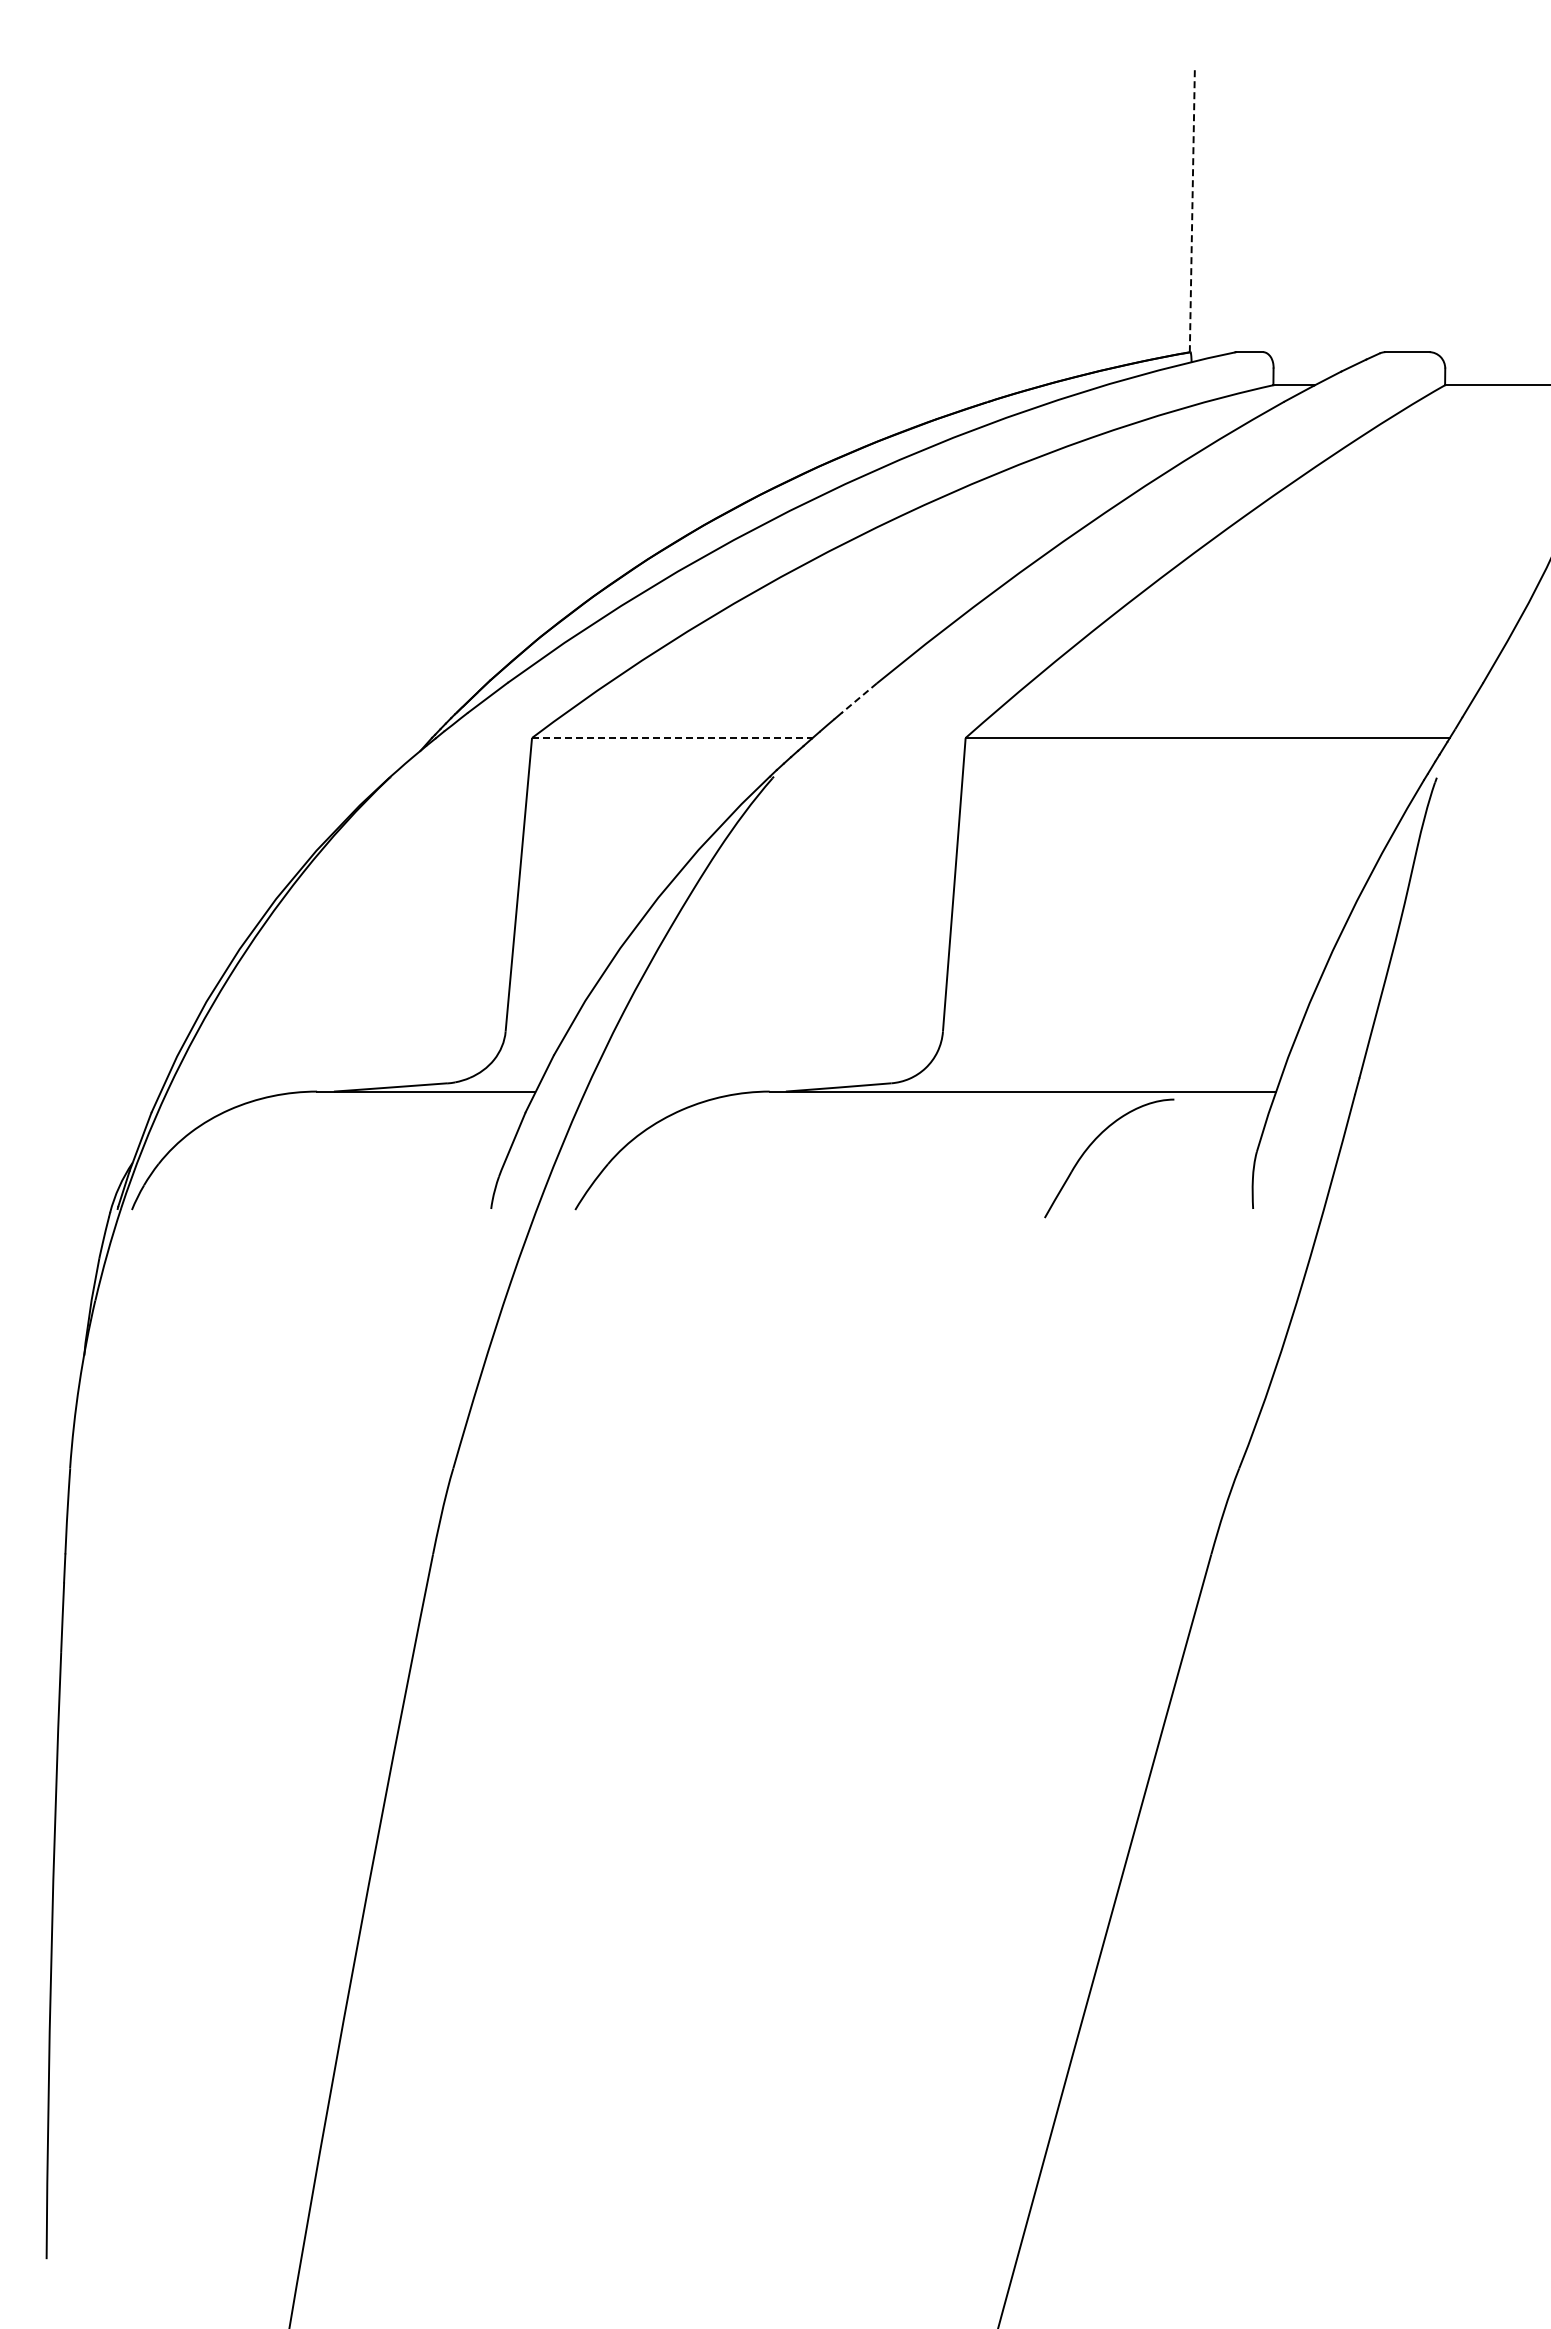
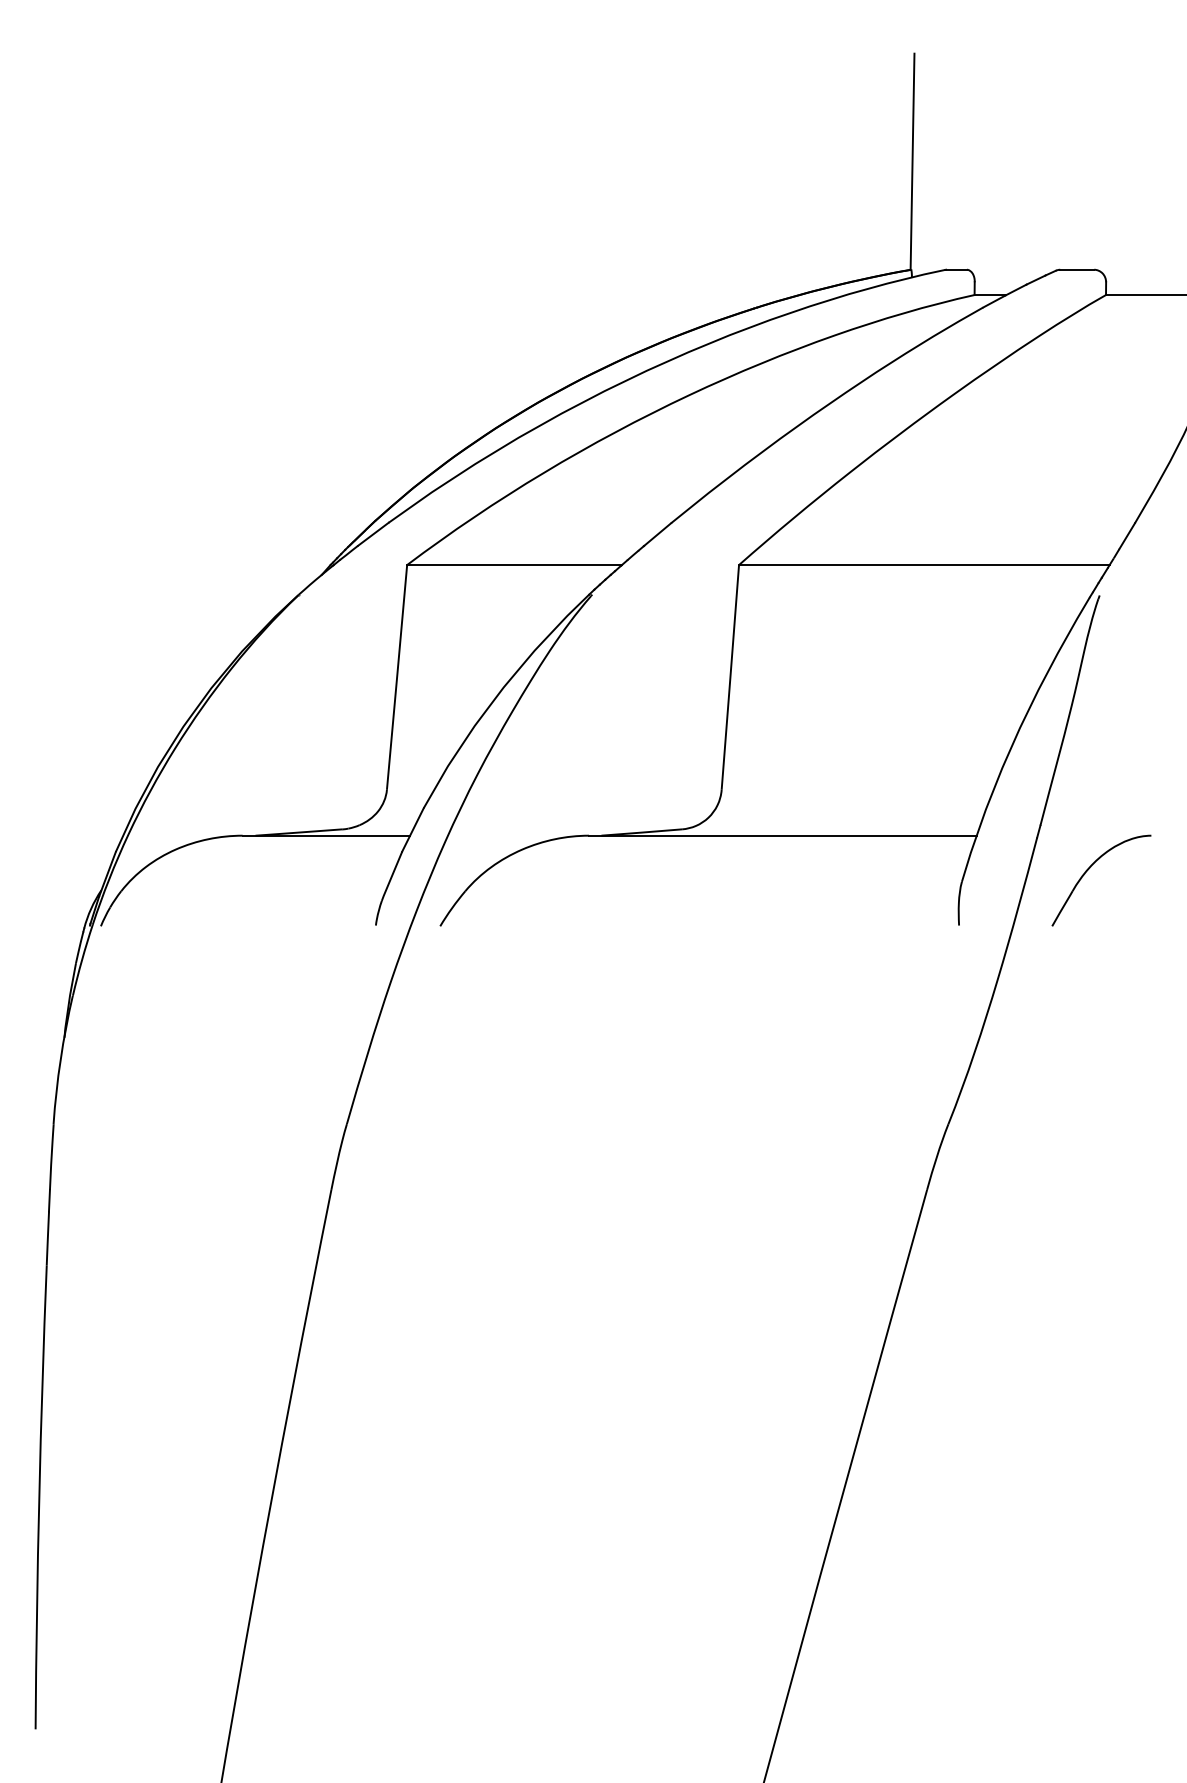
line: (1192, 210) -> (912, 161), dashed -> solid
line: (858, 698) -> (657, 534), dashed -> solid
line: (672, 738) -> (514, 565), dashed -> solid
part: (1092, 1144) -> (1088, 870), moved

